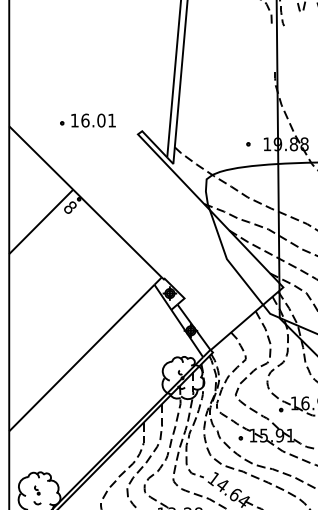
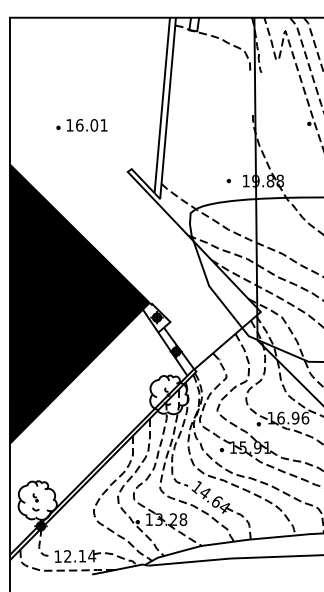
part: (87, 120) -> (81, 125), moved
fill: (85, 278) -> (79, 303), added

